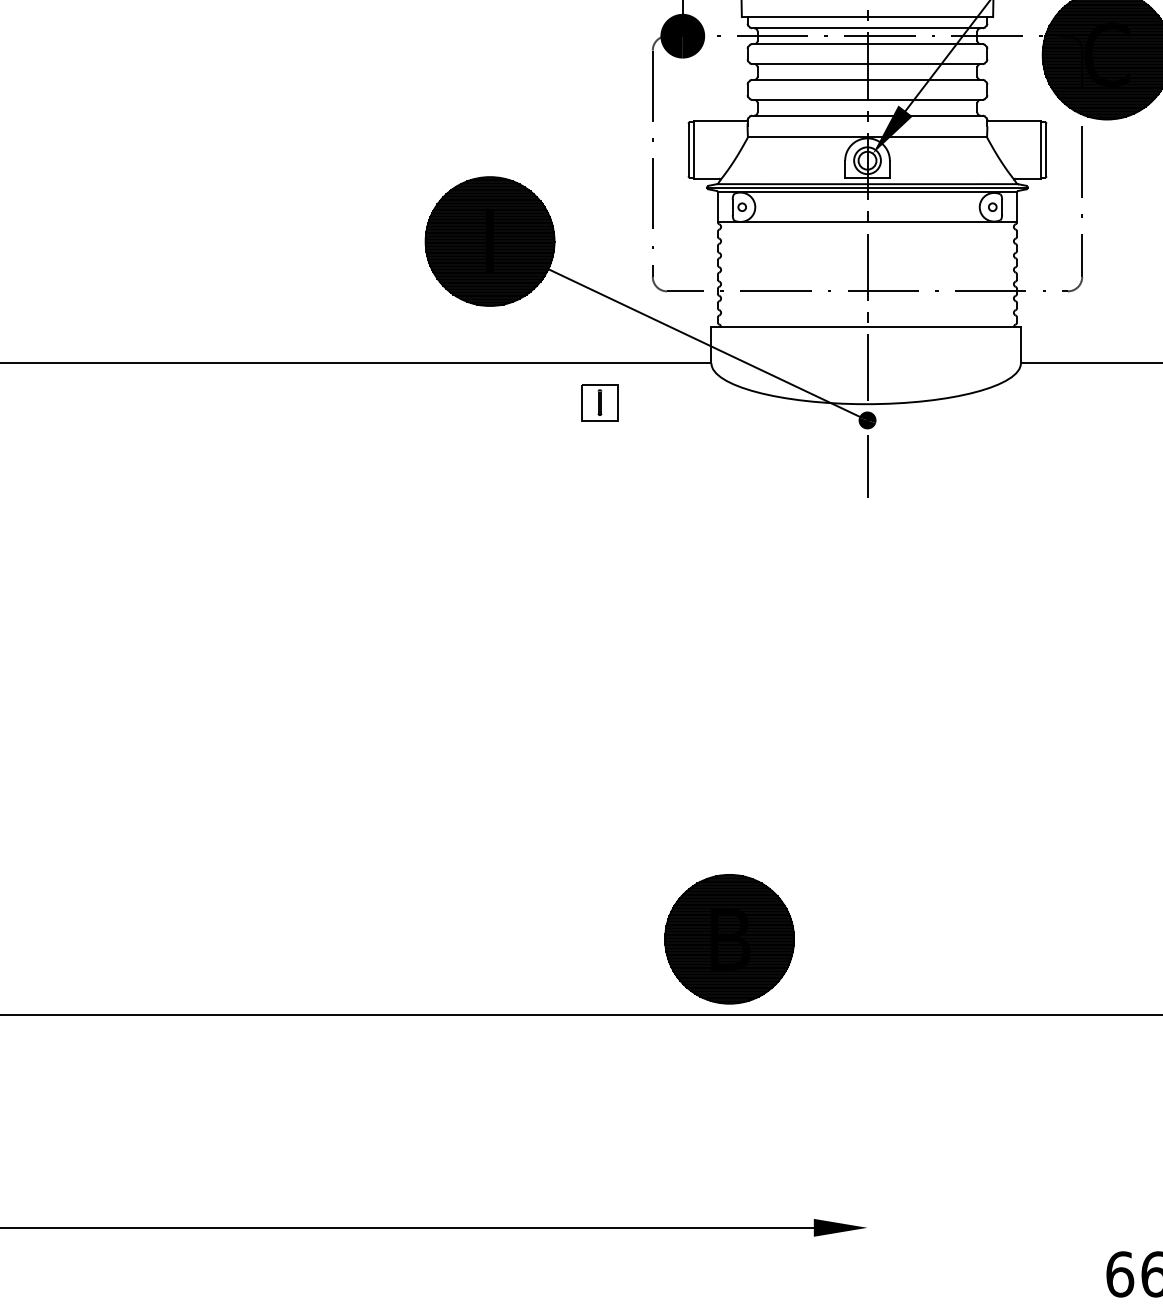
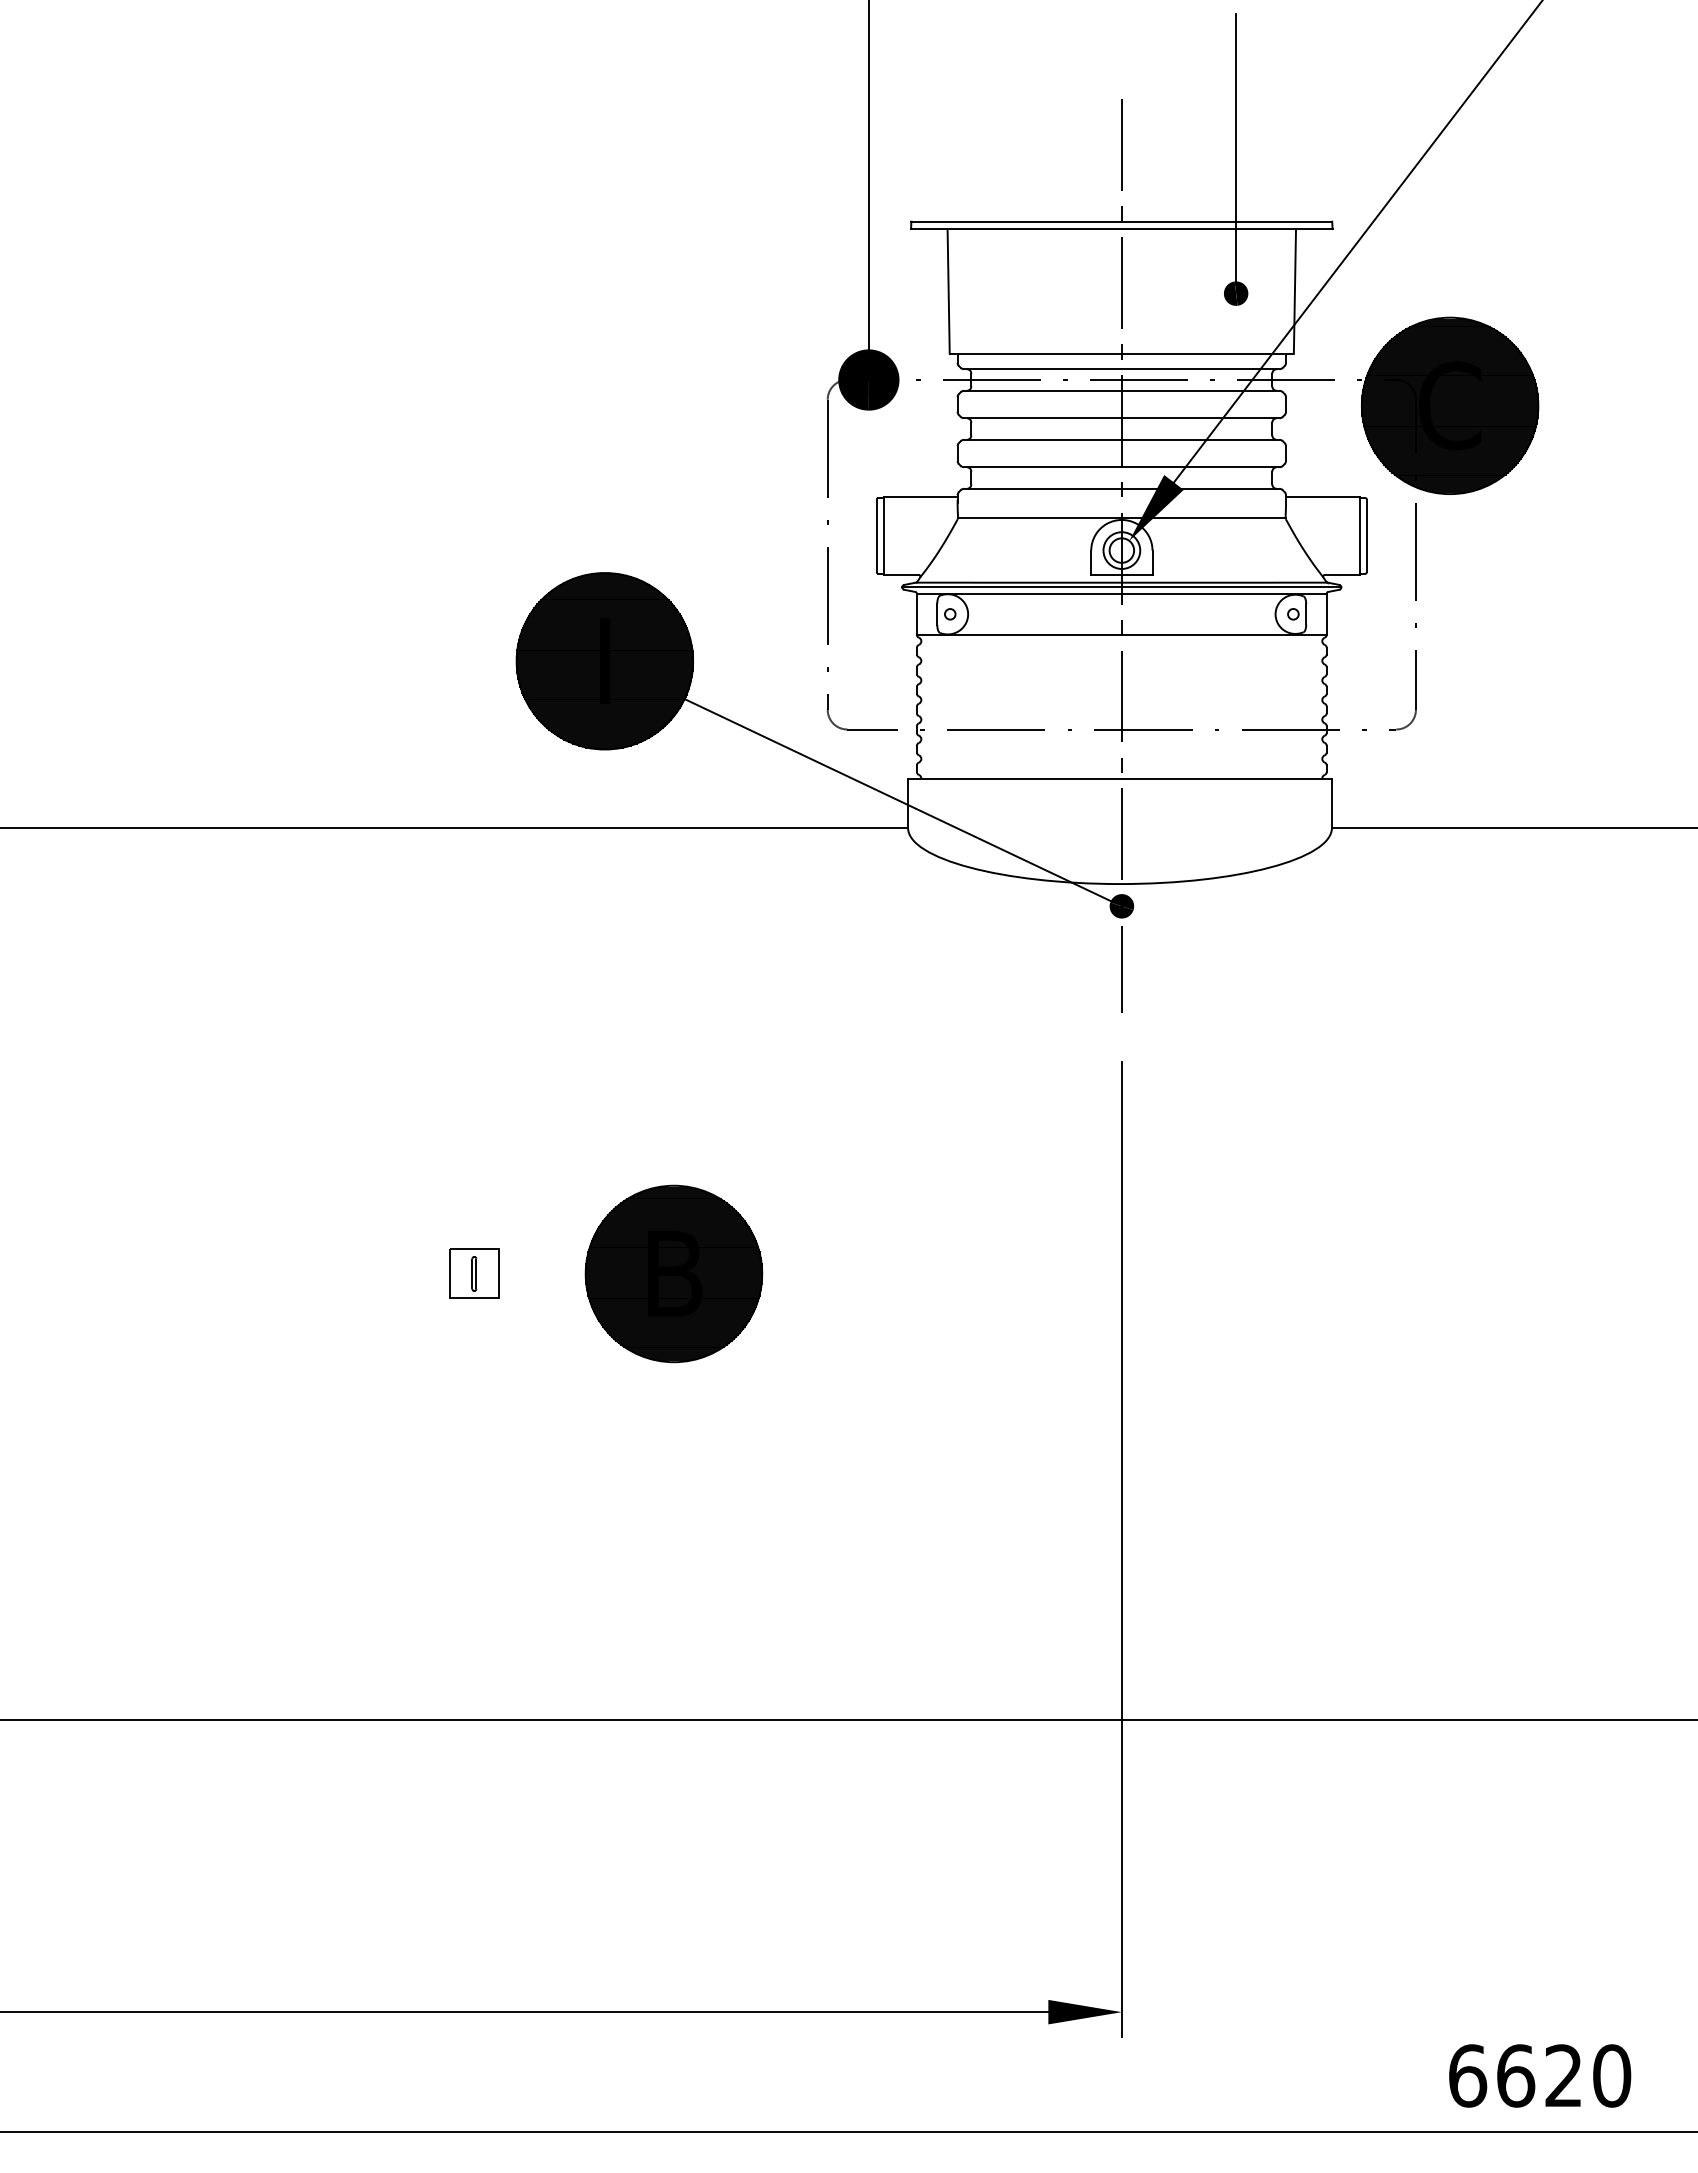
part: (600, 402) -> (474, 1273), moved
line: (867, 890) -> (1121, 1549), added
part: (729, 938) -> (673, 1273), moved

